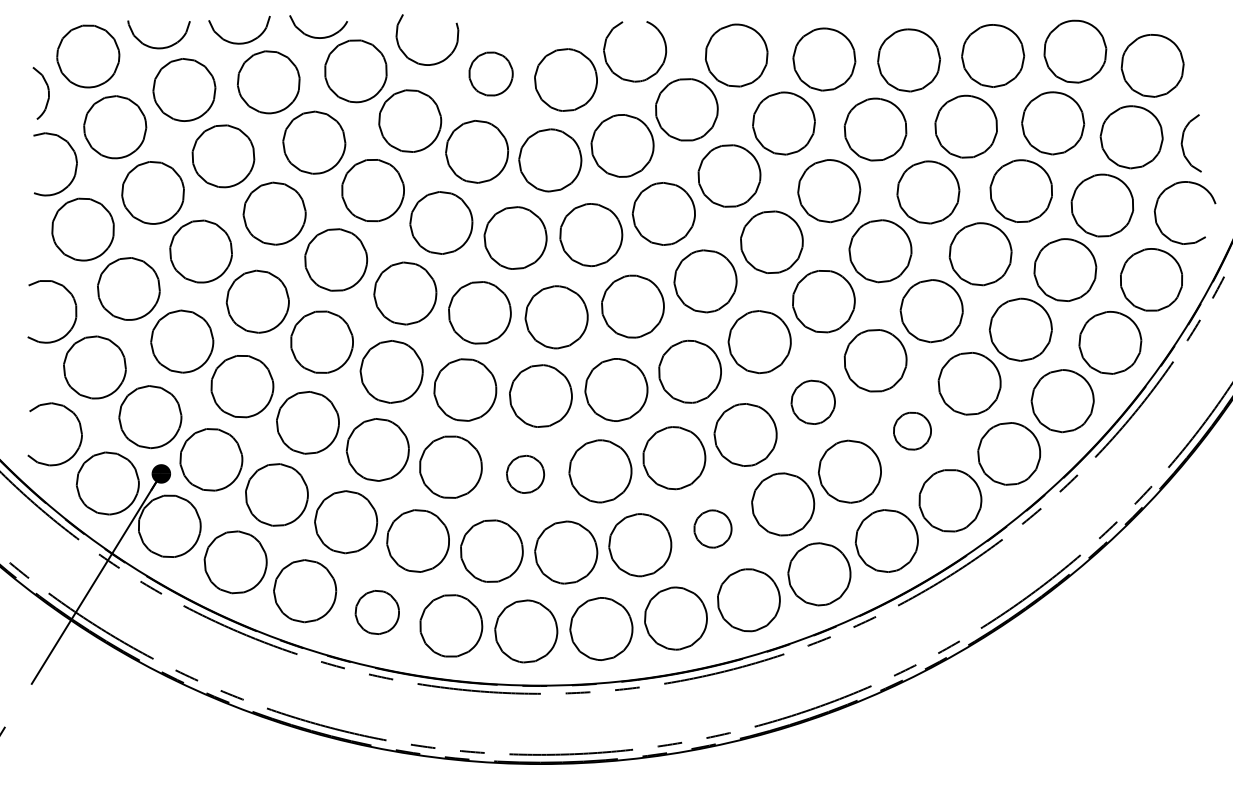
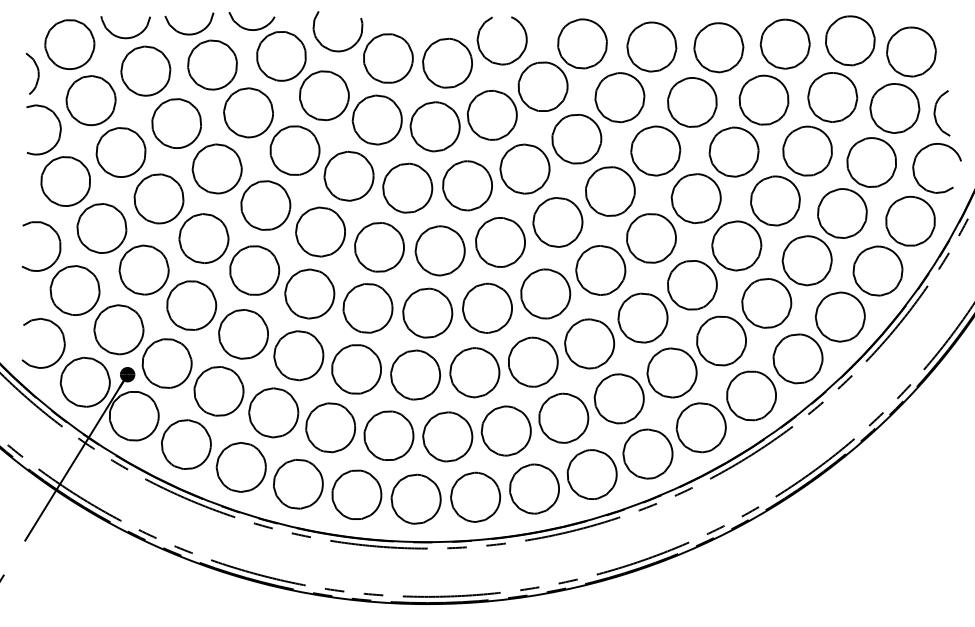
part: (490, 73) -> (387, 58), size x1.43
part: (813, 402) -> (643, 318), size x1.43
part: (912, 430) -> (721, 340), size x1.67
part: (525, 474) -> (415, 375), size x1.67
part: (712, 528) -> (563, 417), size x1.67
part: (377, 612) -> (298, 484), size x1.43

